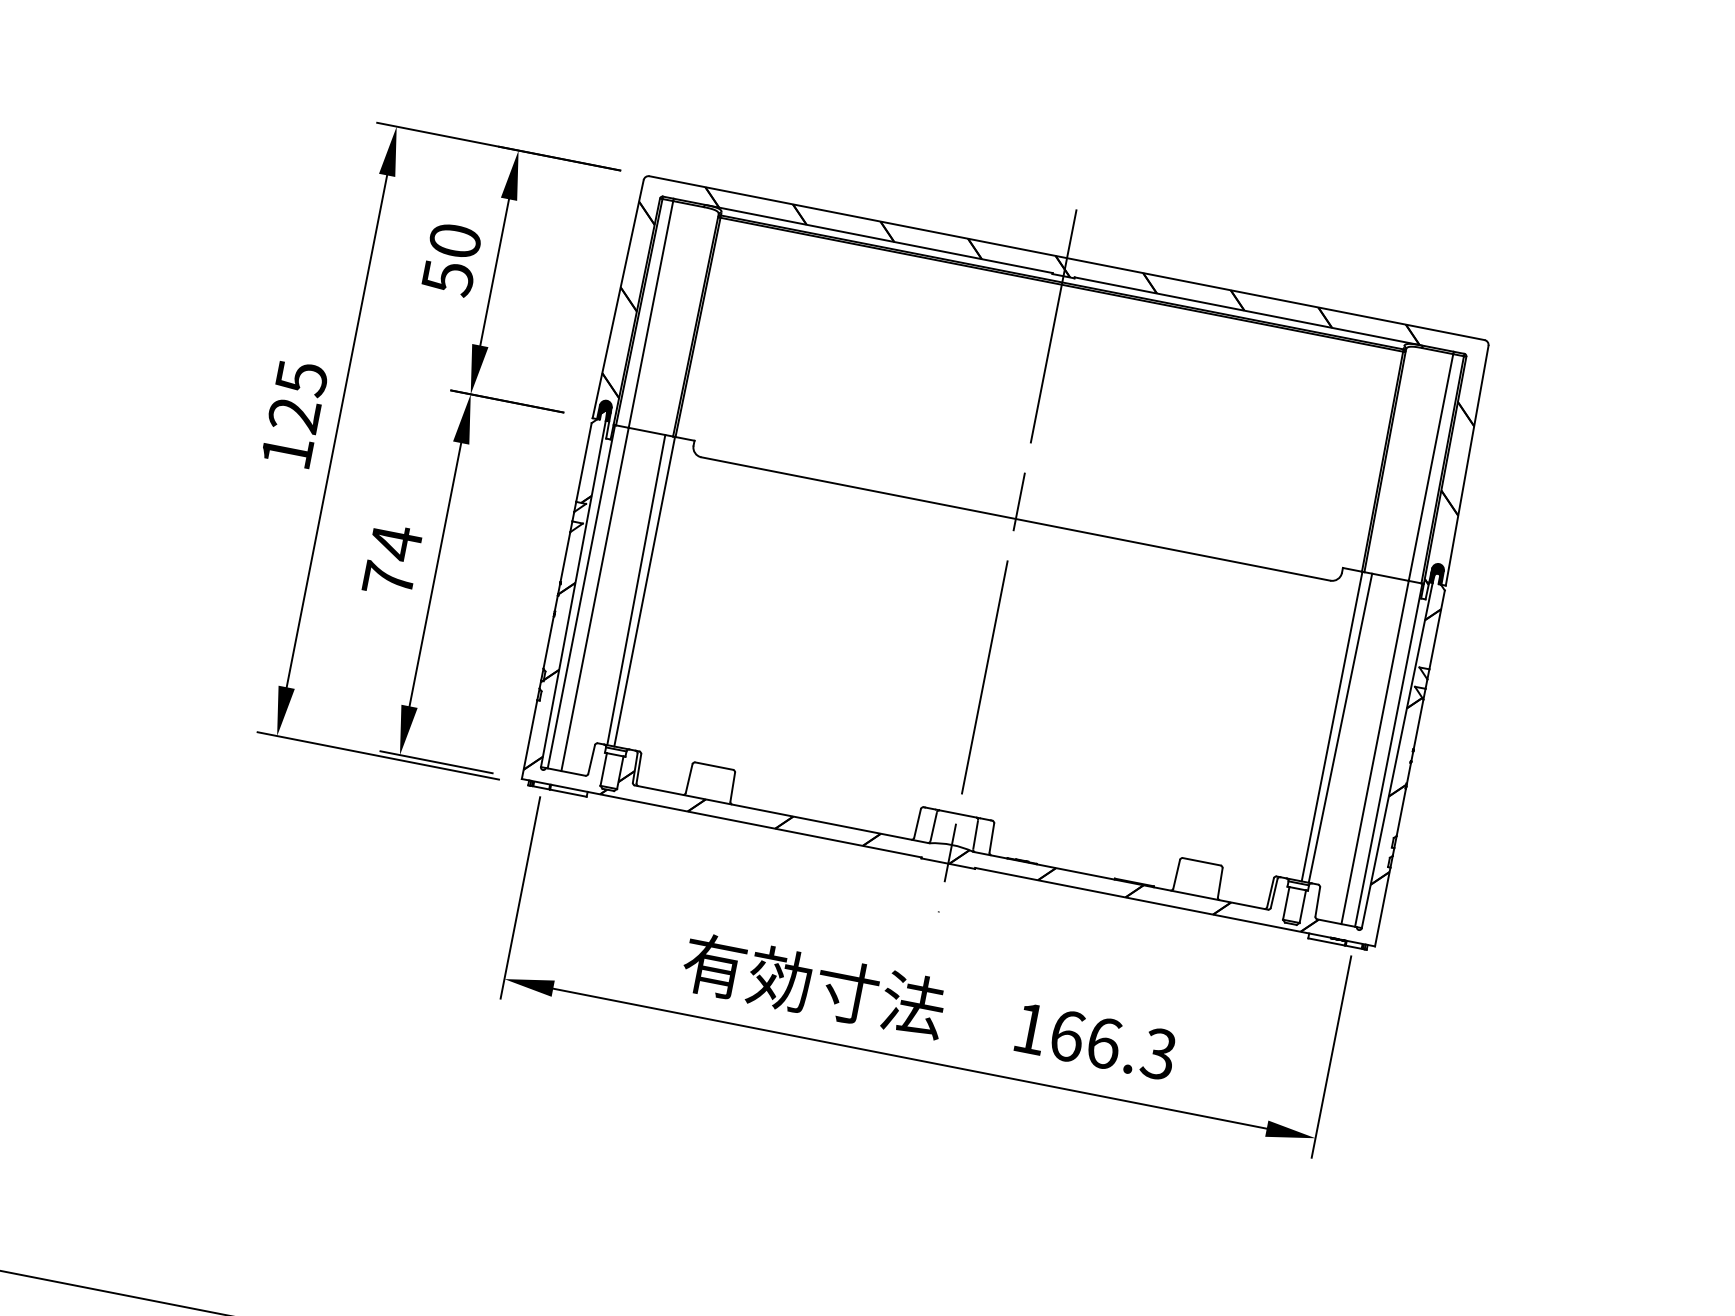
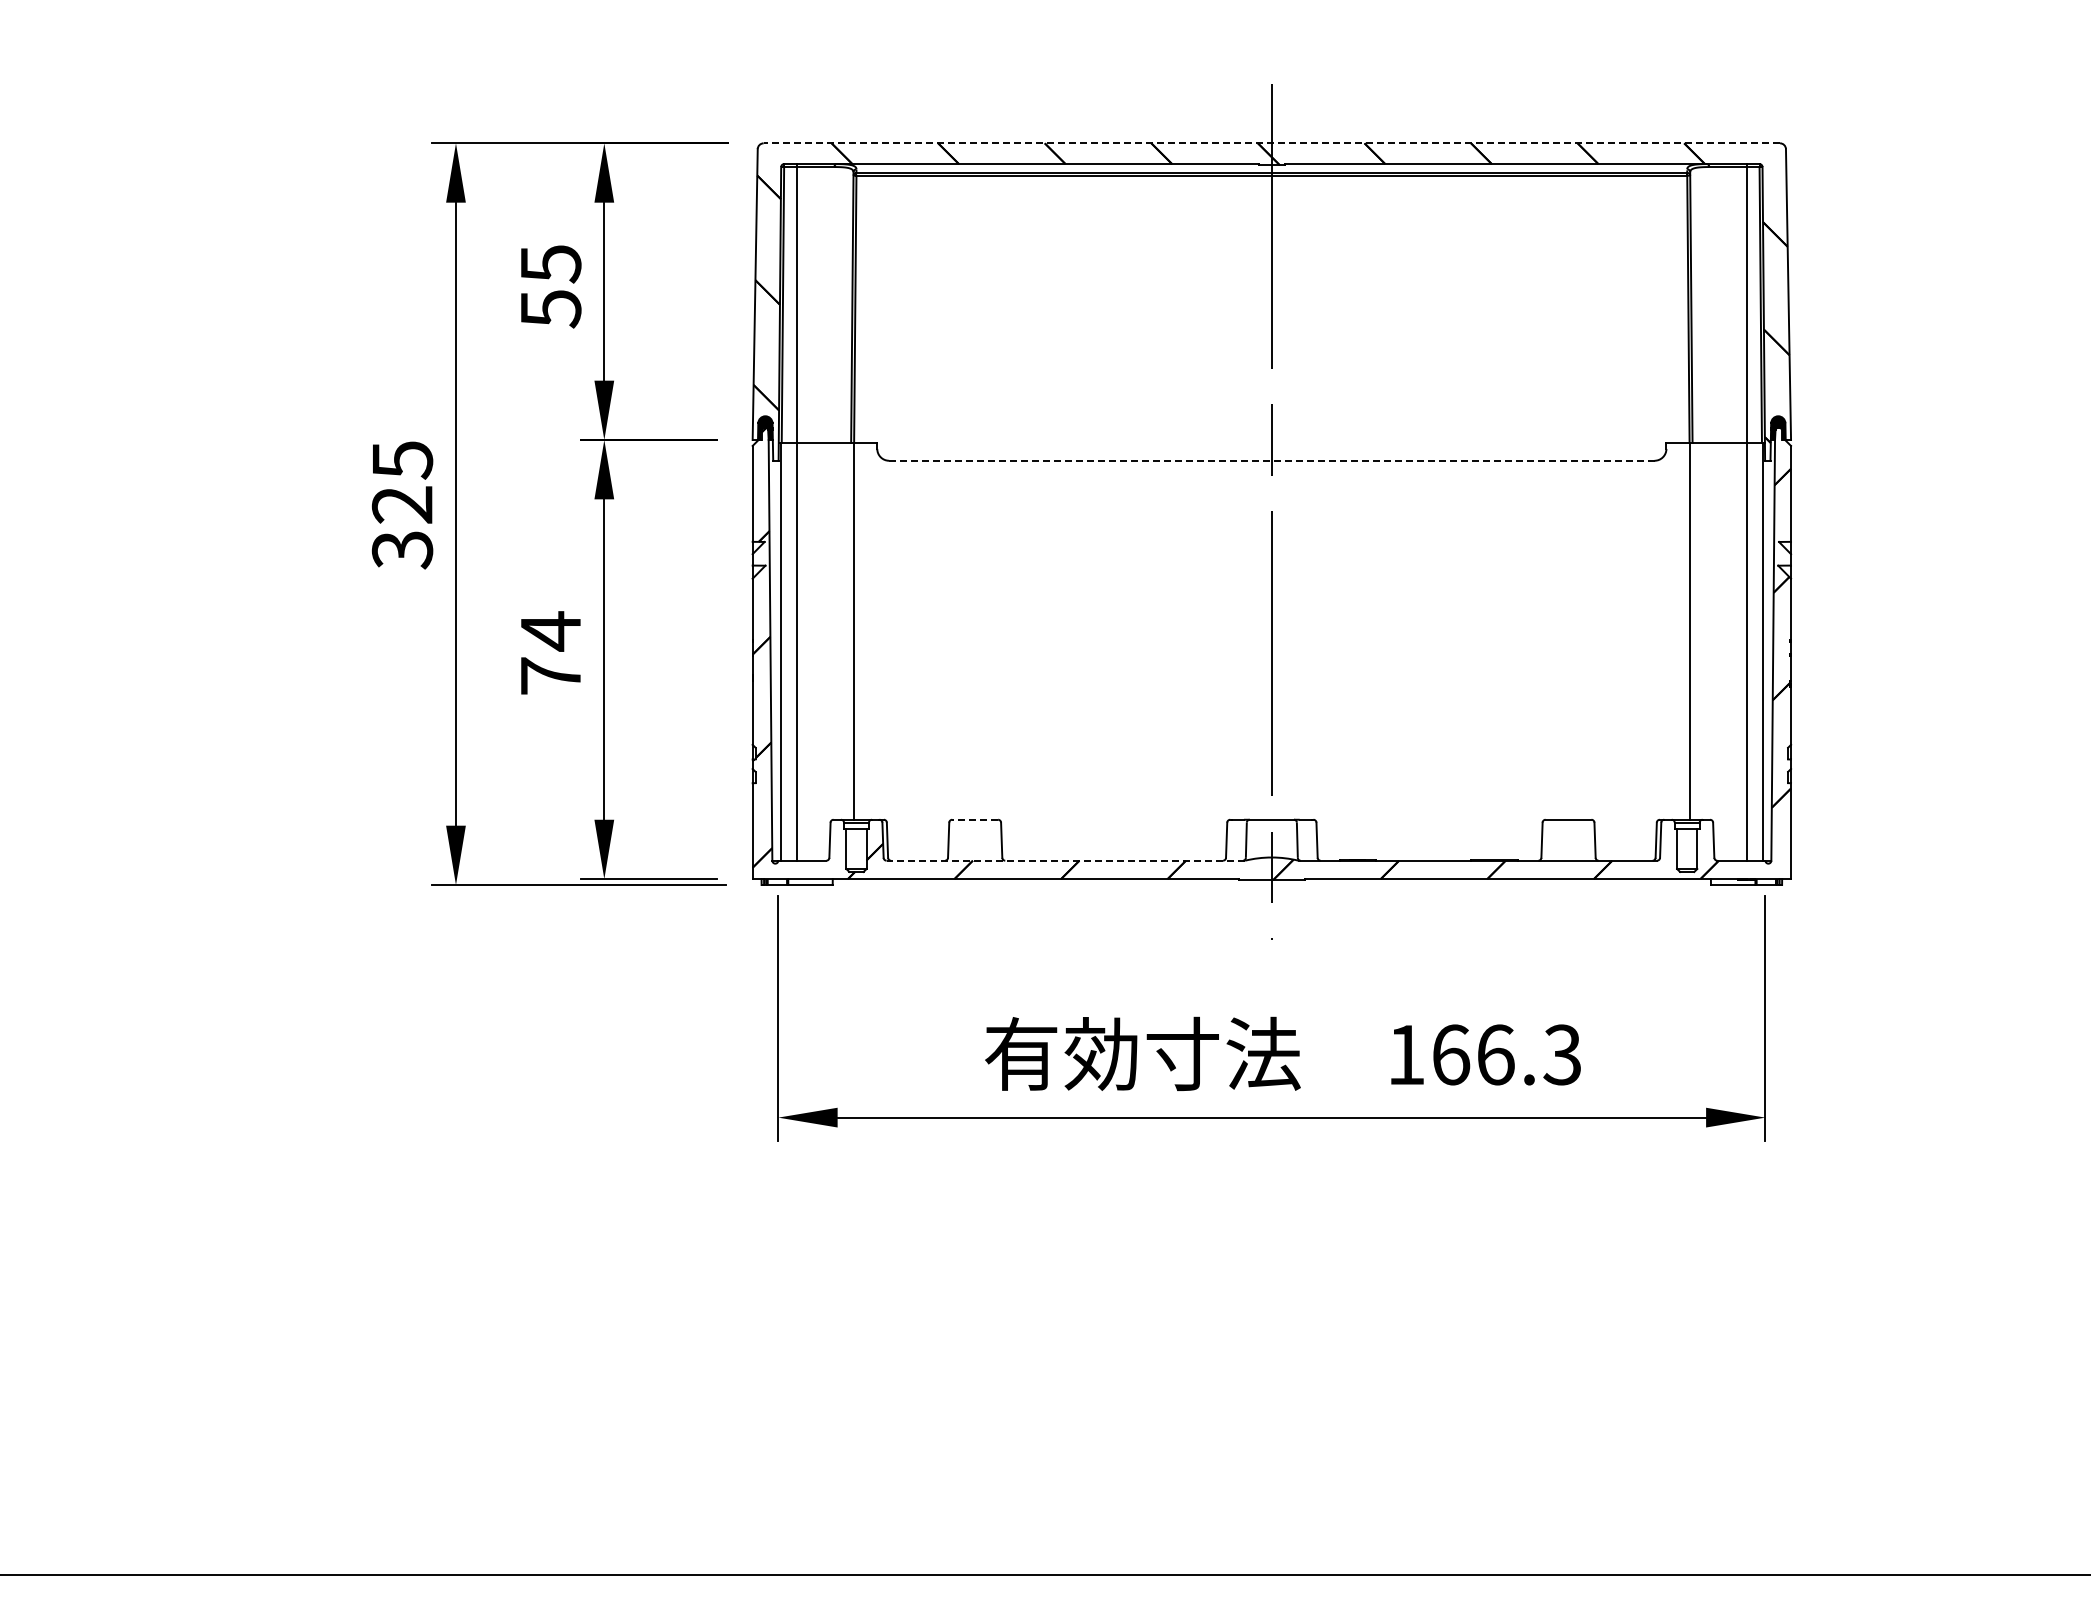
text: (454, 241) -> (550, 264), 50 -> 55
line: (1066, 258) -> (1271, 143), solid -> dashed
text: (287, 452) -> (402, 550), 125 -> 325
line: (1015, 518) -> (1271, 460), solid -> dashed
line: (635, 589) -> (842, 630), removed
line: (1340, 727) -> (1700, 630), removed
line: (714, 765) -> (975, 819), solid -> dashed
line: (781, 814) -> (1065, 860), solid -> dashed

